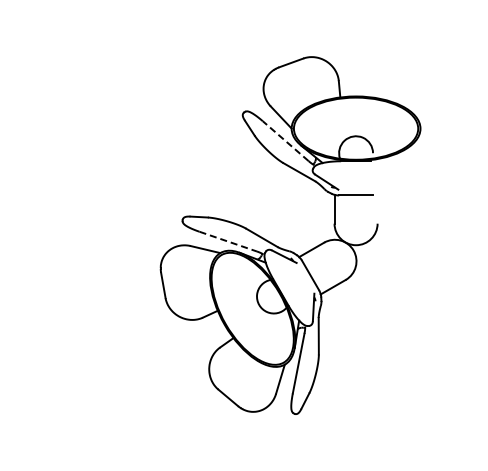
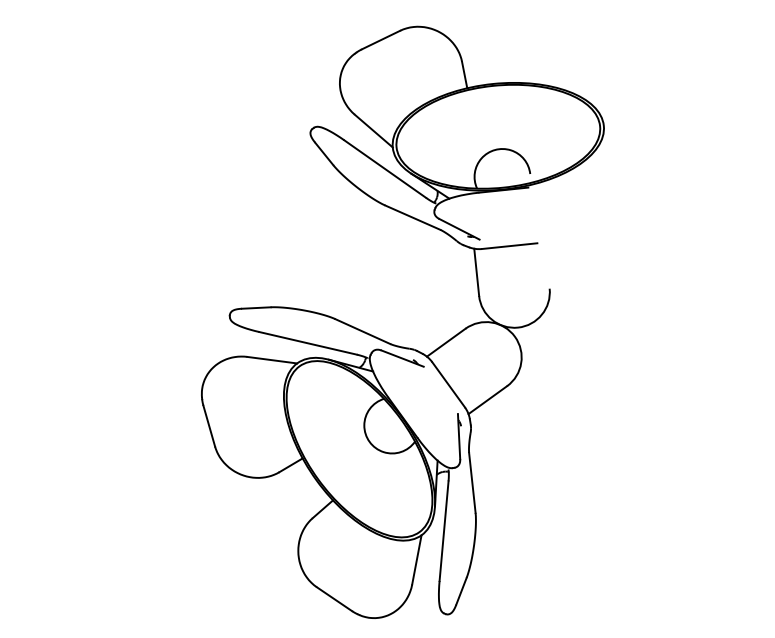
line: (285, 140) -> (384, 168), dashed -> solid
line: (228, 241) -> (308, 343), dashed -> solid

